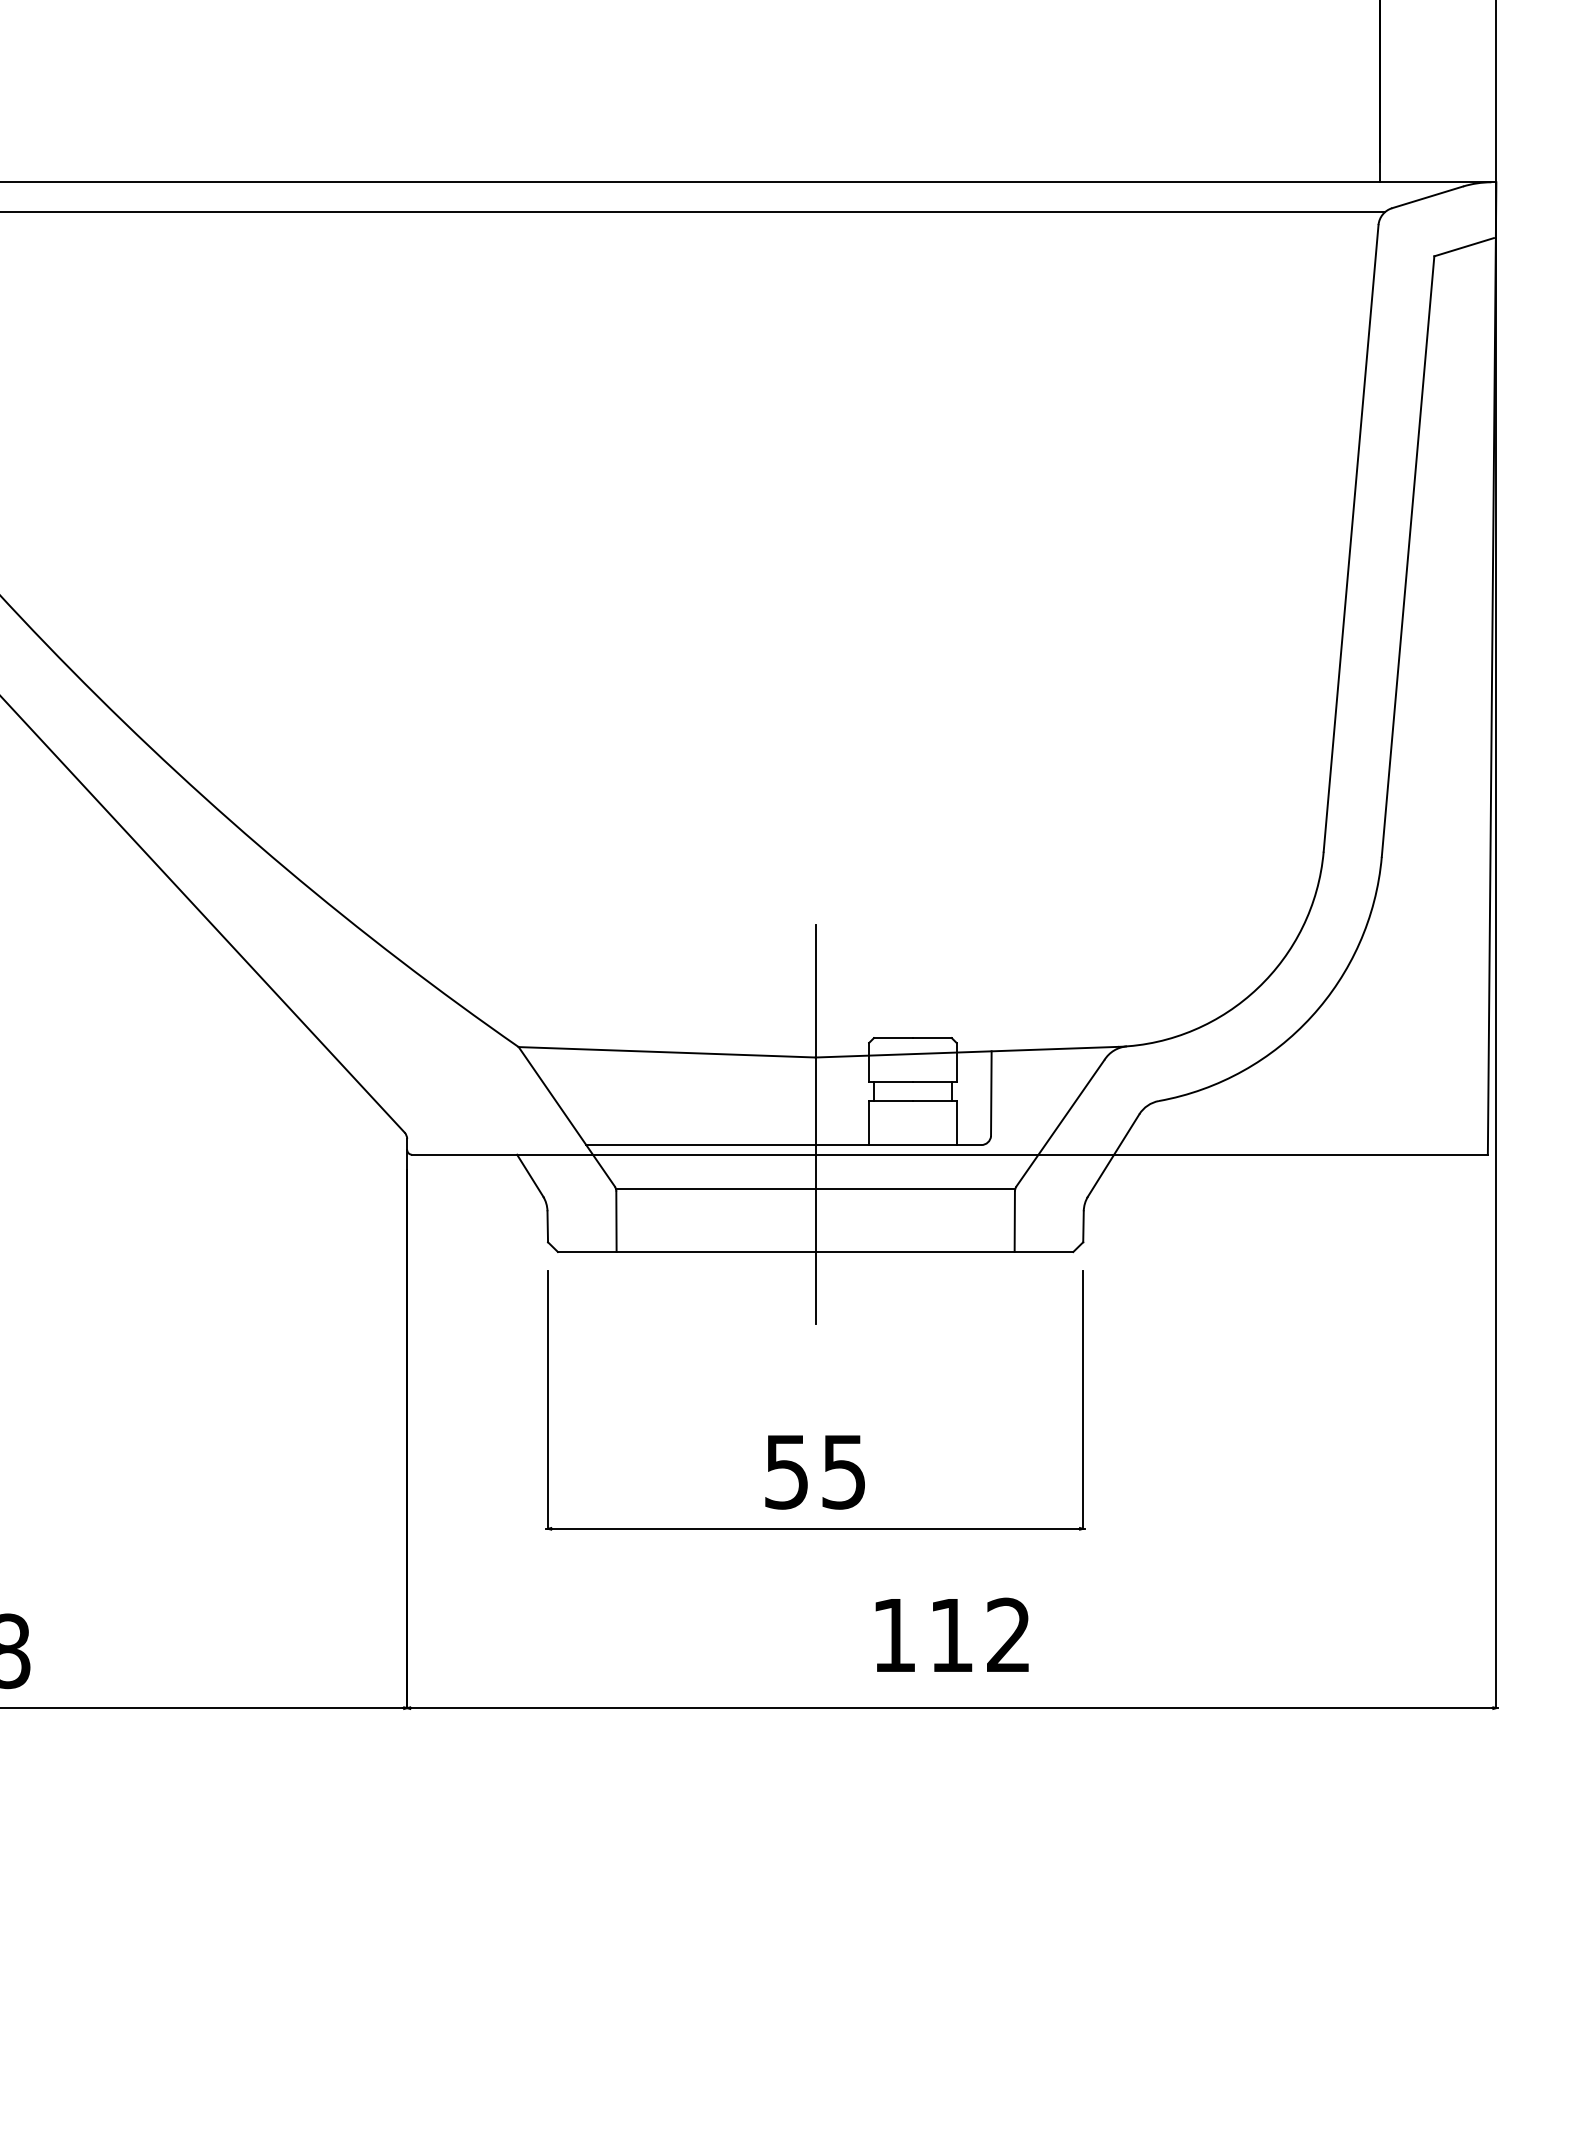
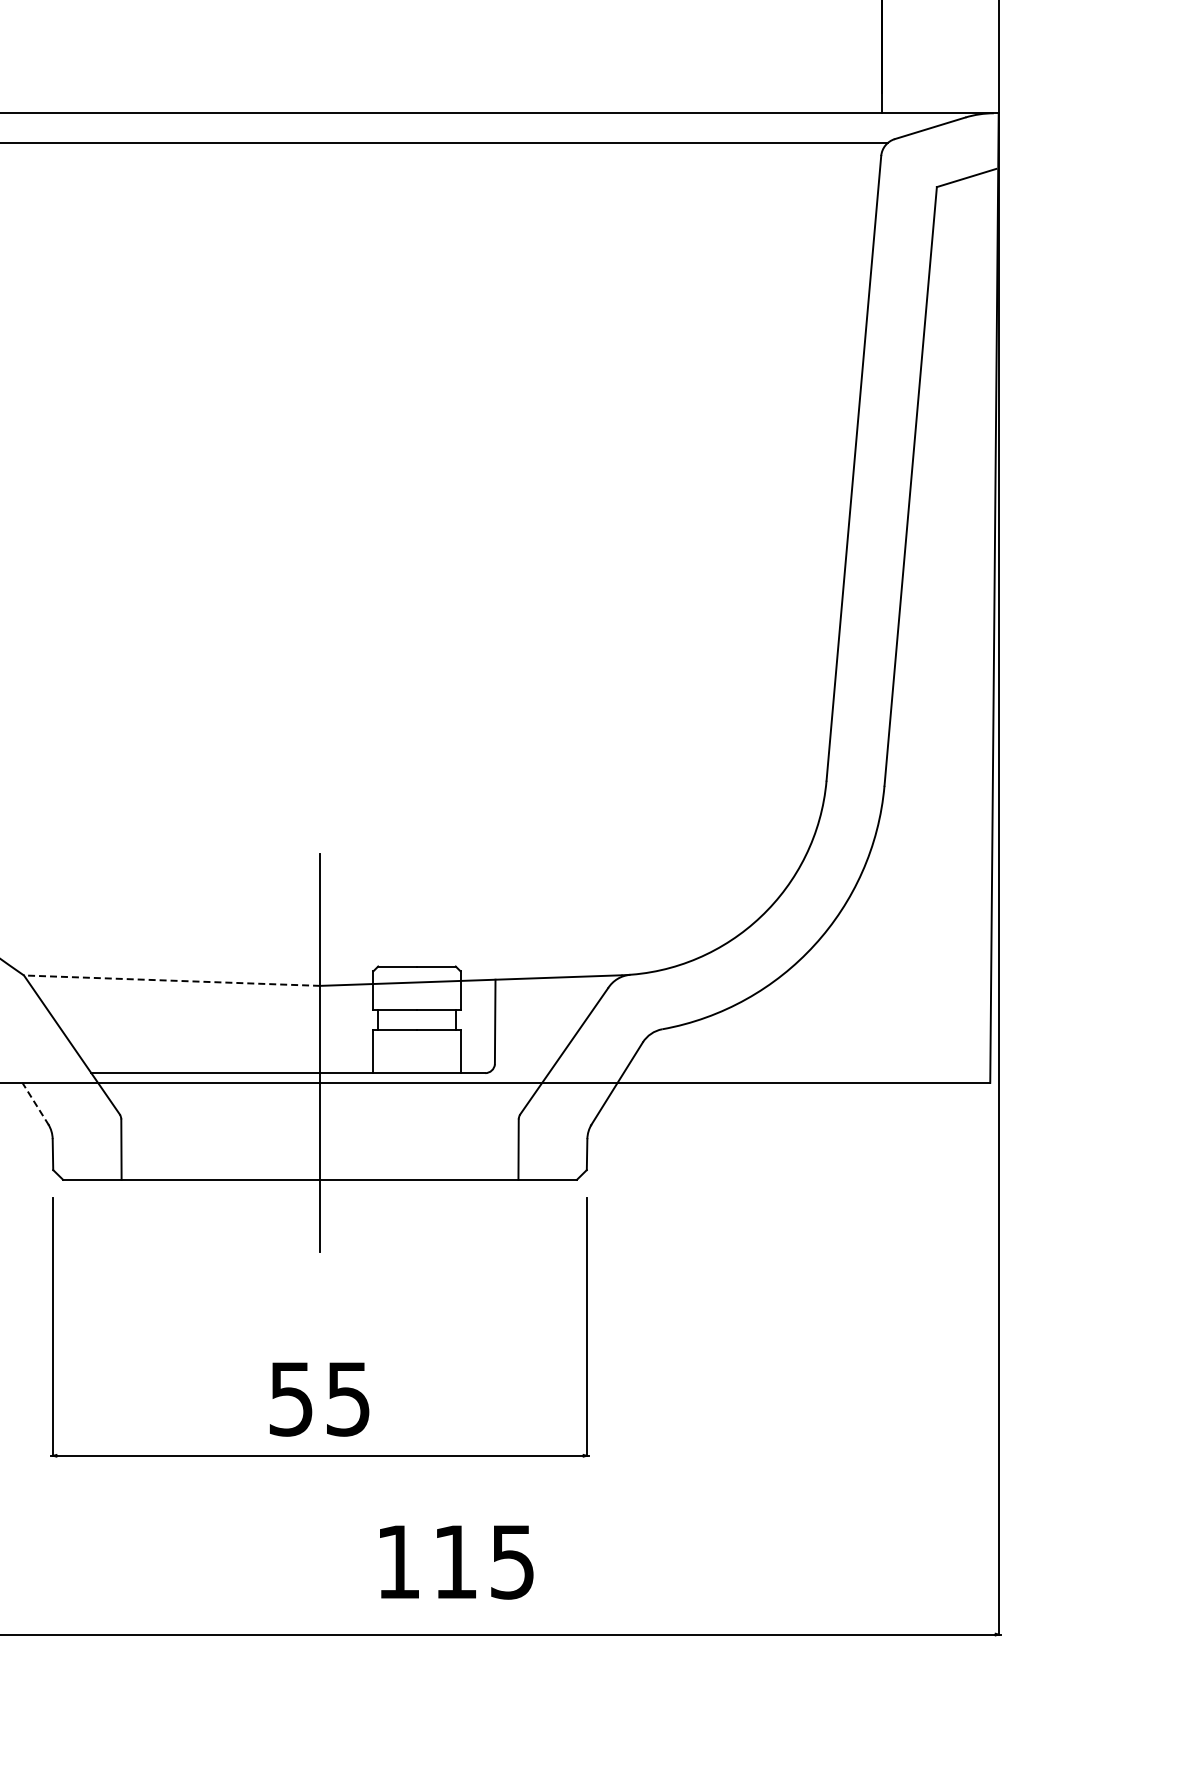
line: (667, 1052) -> (172, 980), solid -> dashed
line: (530, 1175) -> (35, 1103), solid -> dashed
line: (815, 1188) -> (319, 1116), removed
text: (1008, 1635) -> (512, 1562), 112 -> 115

